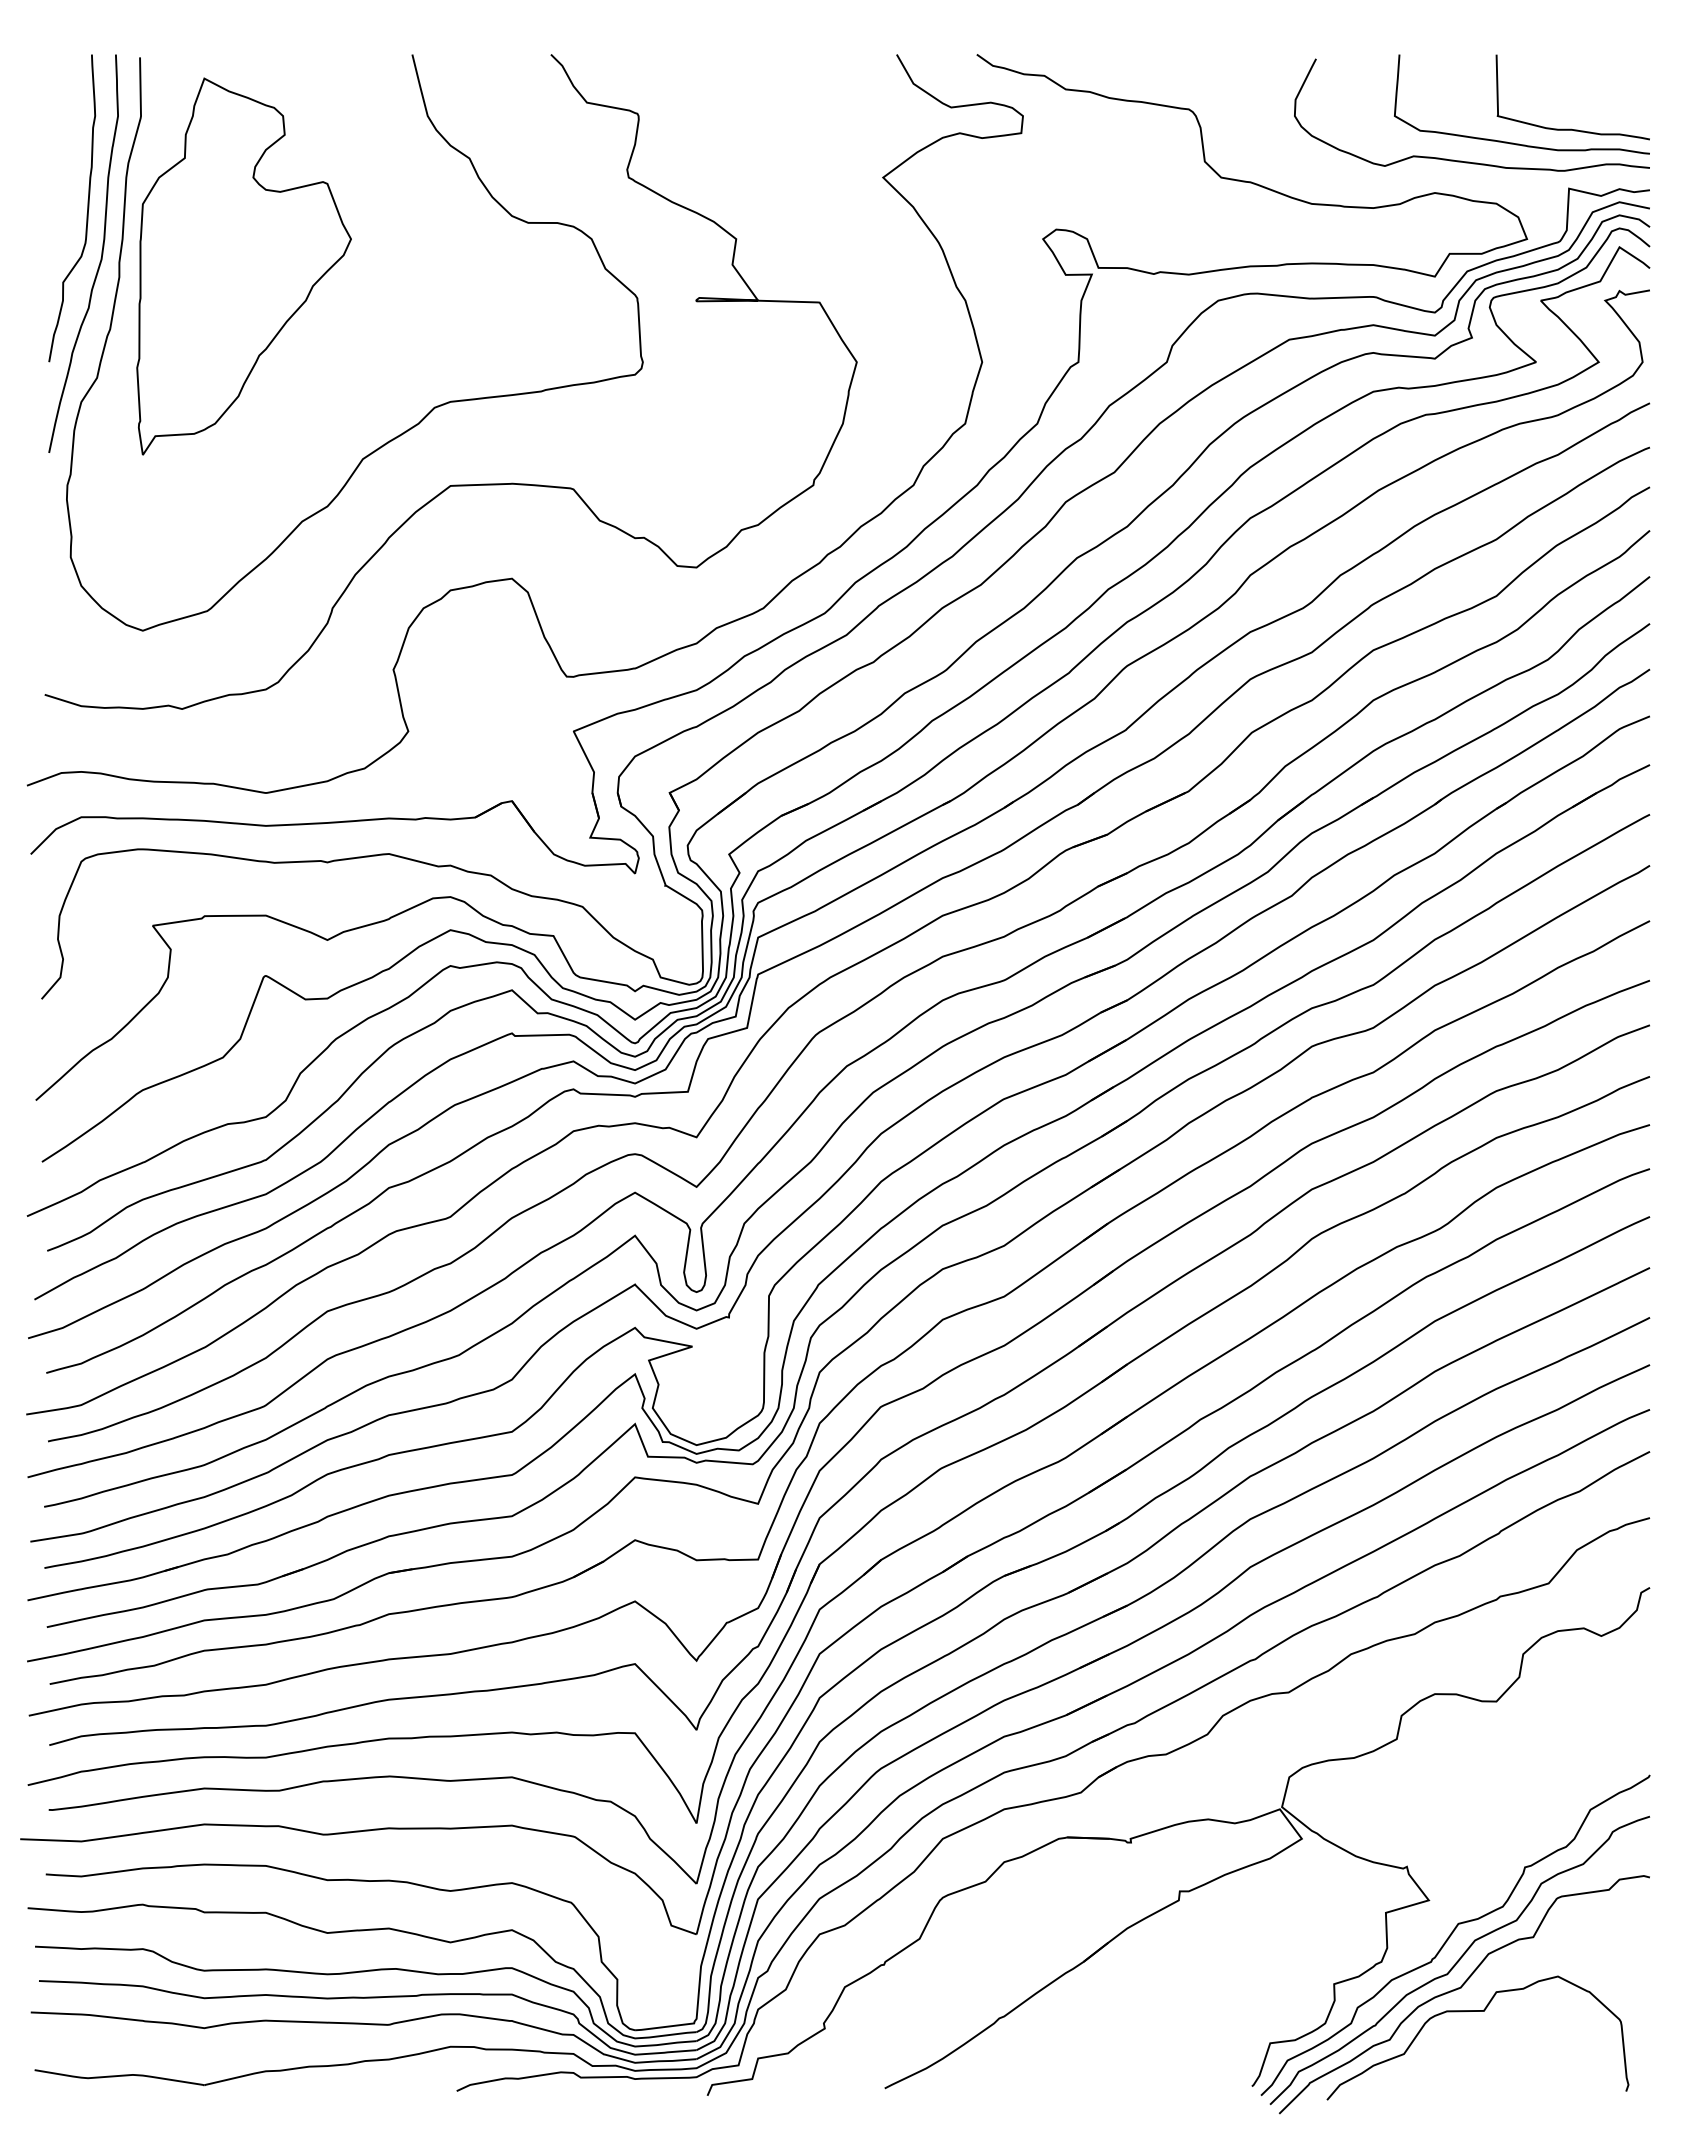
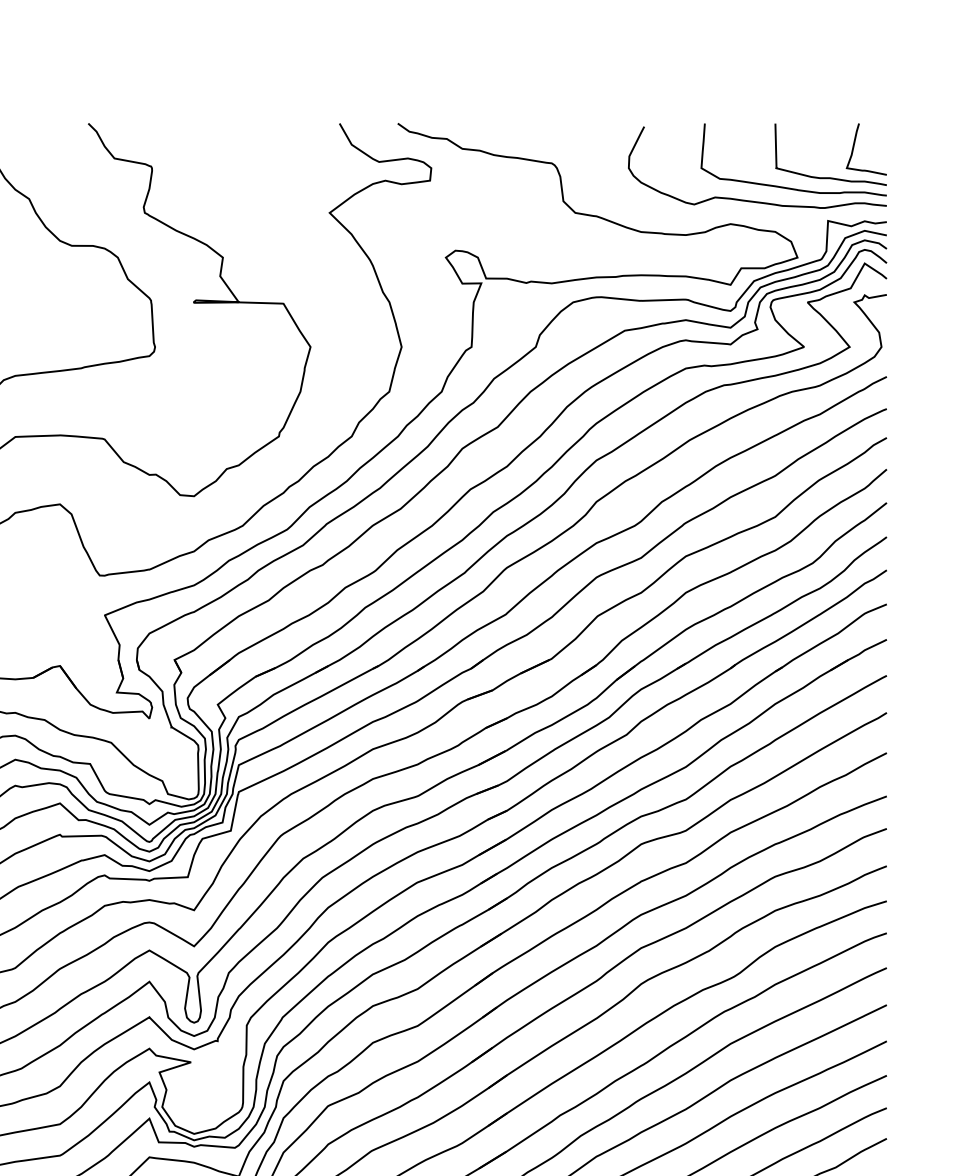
curve: (1605, 85) -> (854, 146), added

